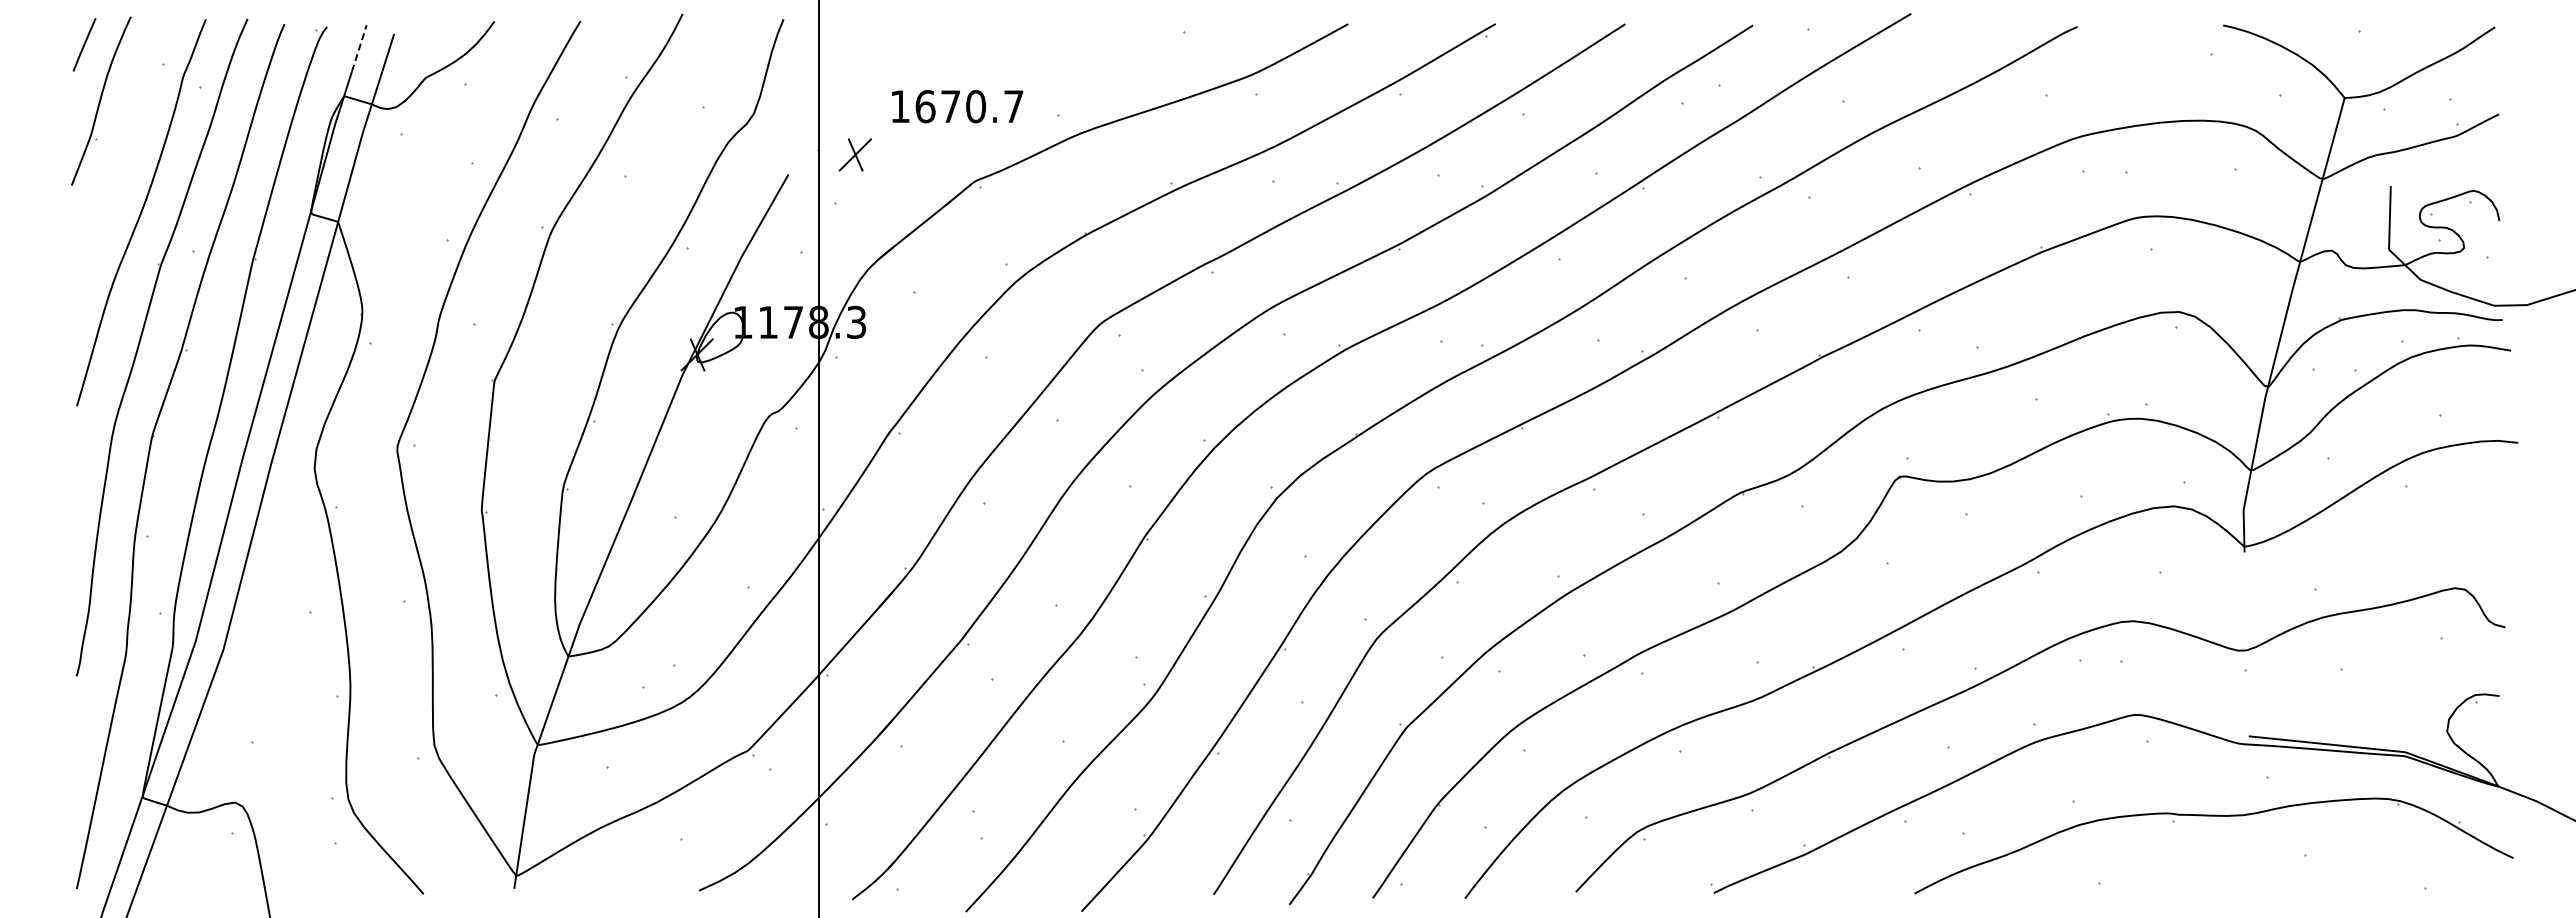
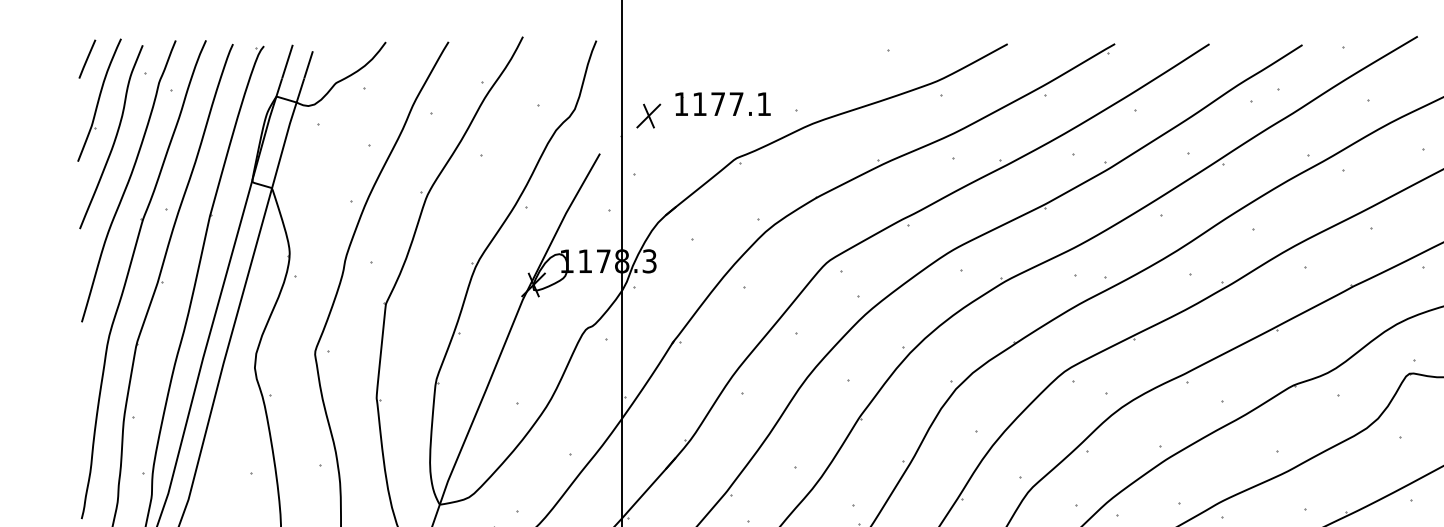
line: (359, 47) -> (287, 61), dashed -> solid
text: (969, 106) -> (731, 104), 1670.7 -> 1177.1
curve: (122, 152) -> (114, 137), added
part: (854, 154) -> (648, 115), moved

